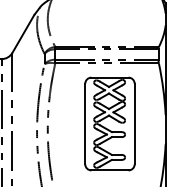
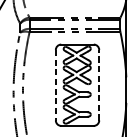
line: (134, 123) -> (99, 84), solid -> dashed
line: (85, 124) -> (56, 85), solid -> dashed

